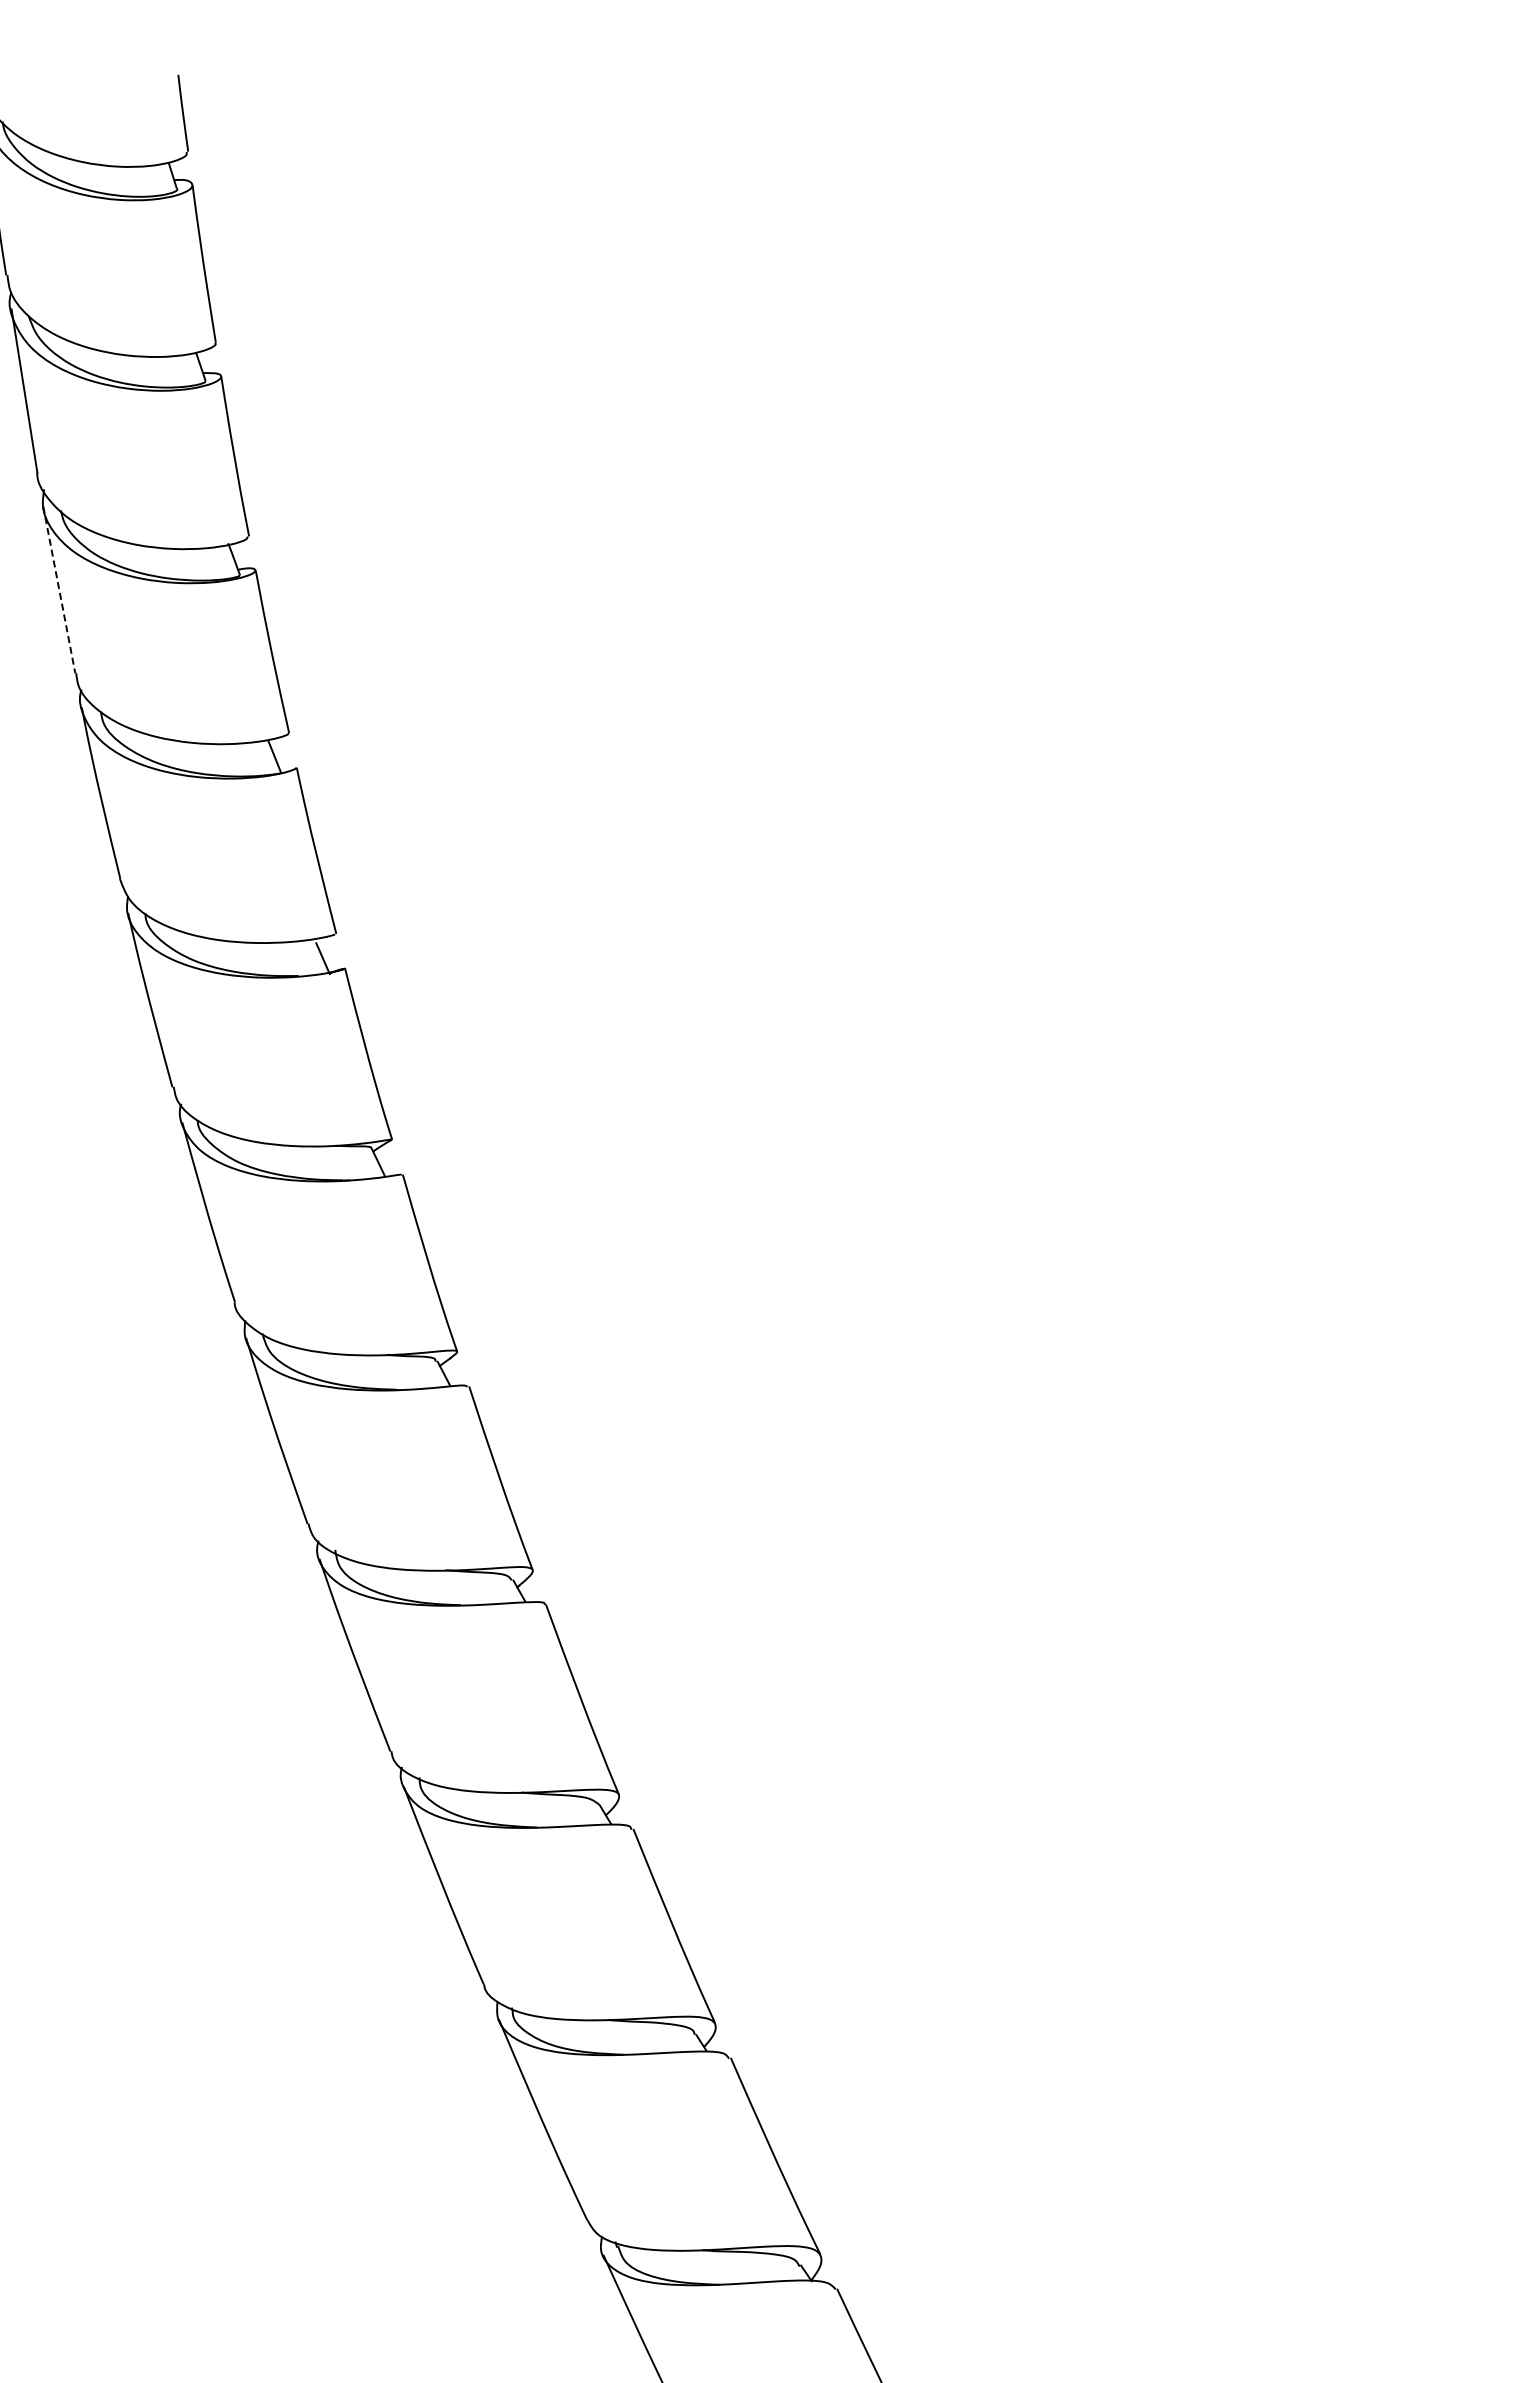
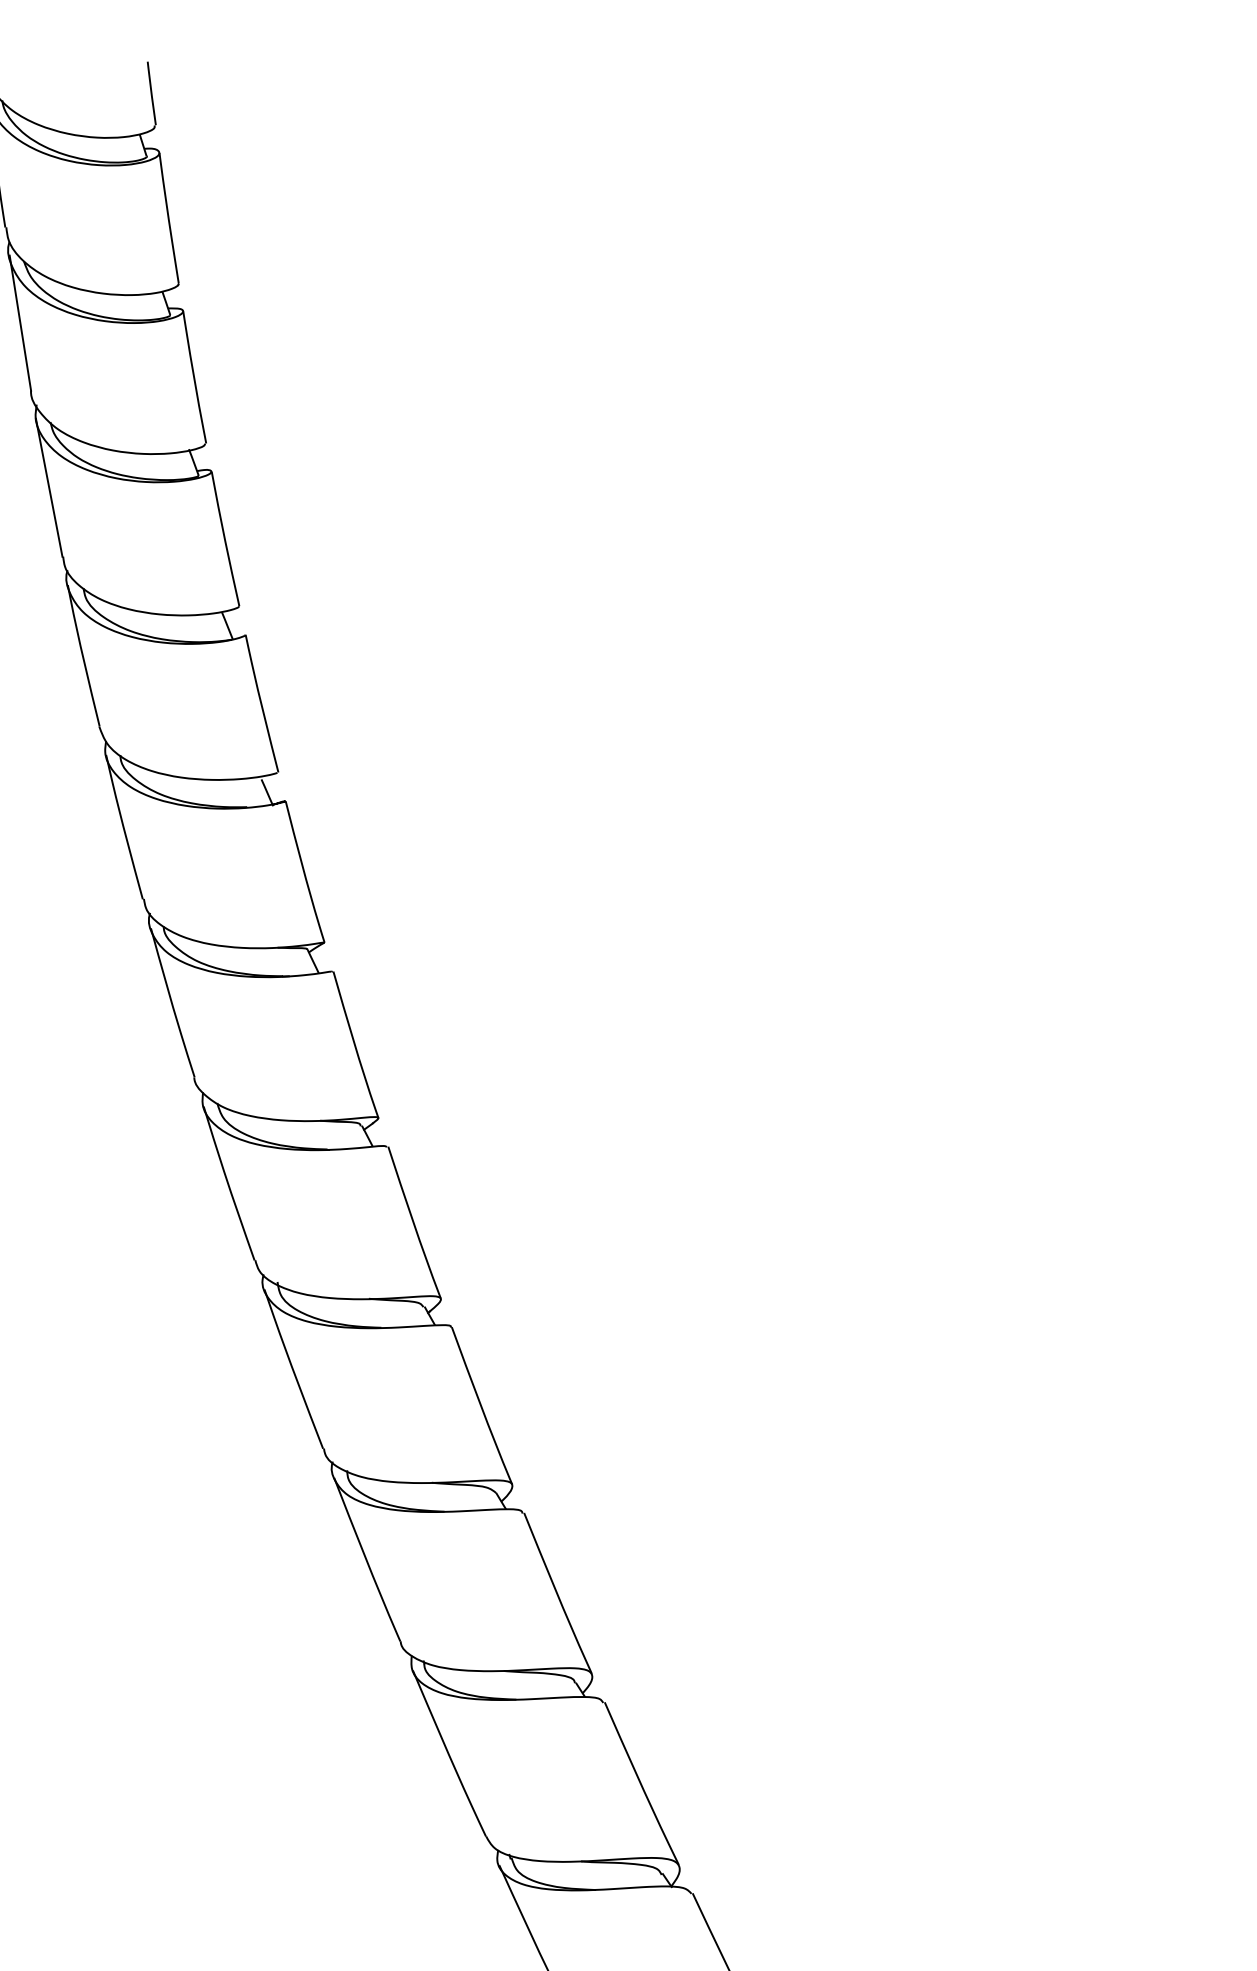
line: (59, 589) -> (49, 487), dashed -> solid

